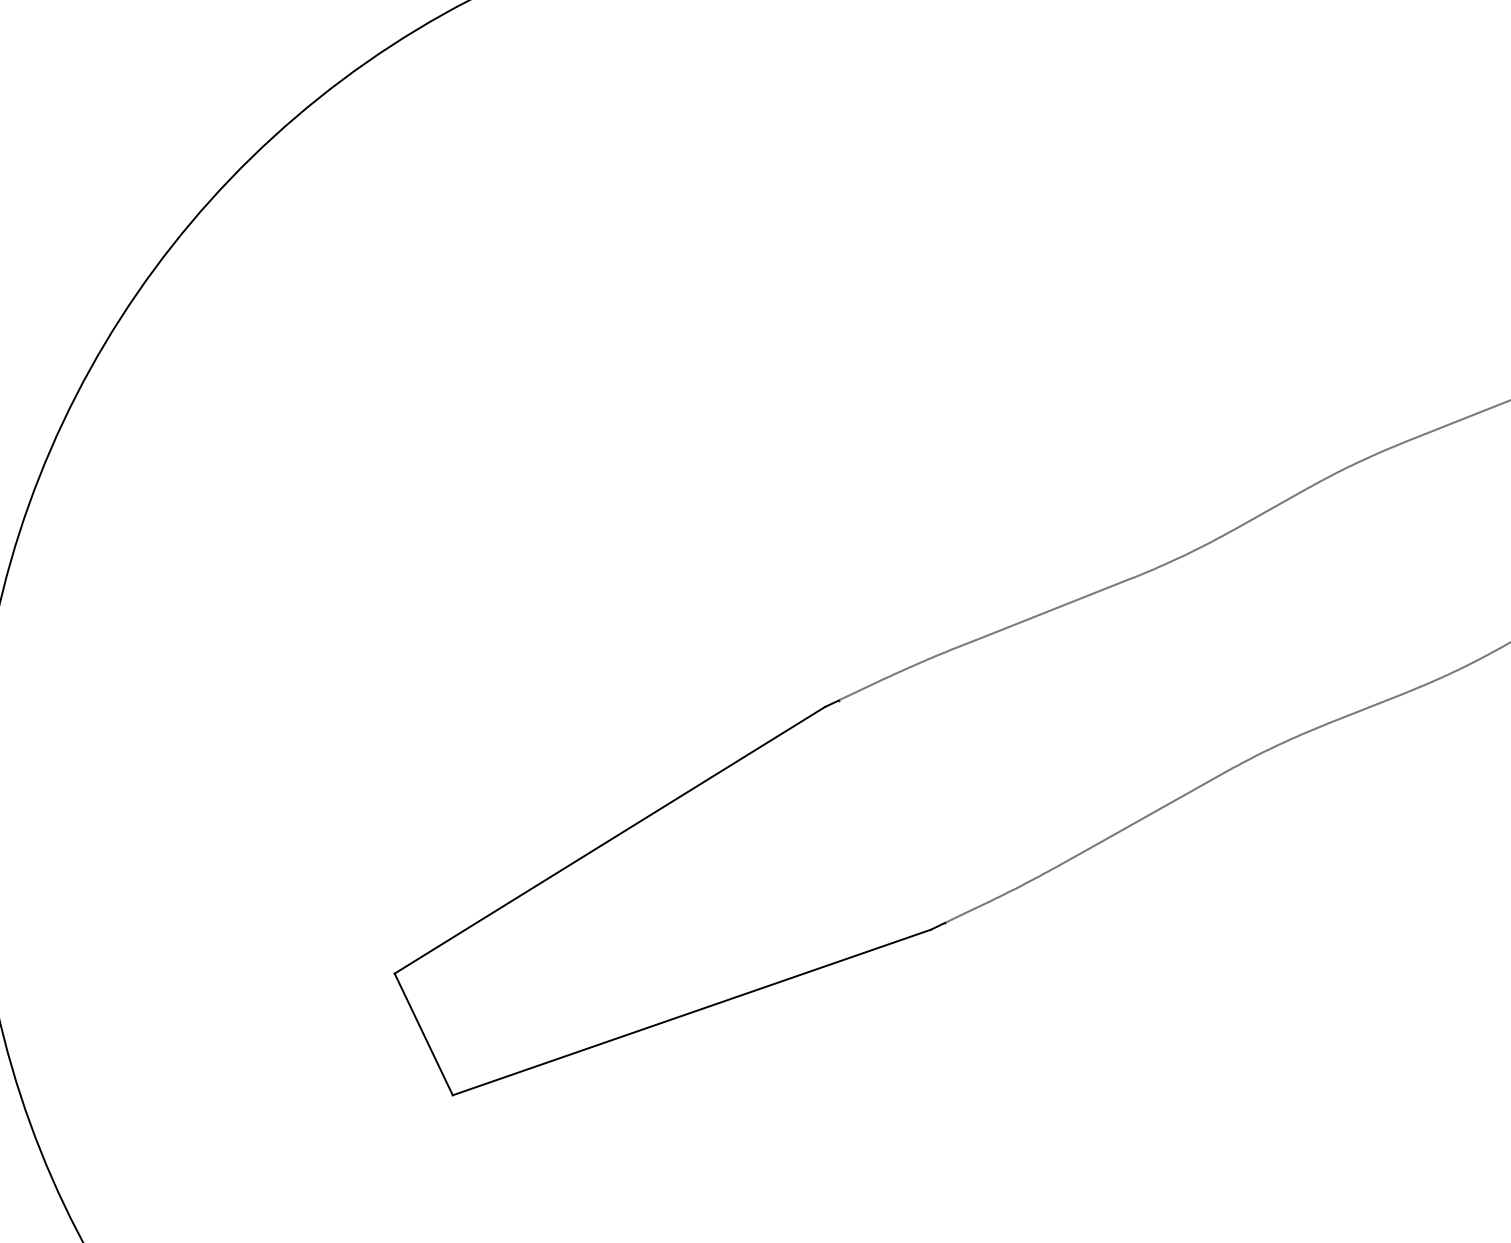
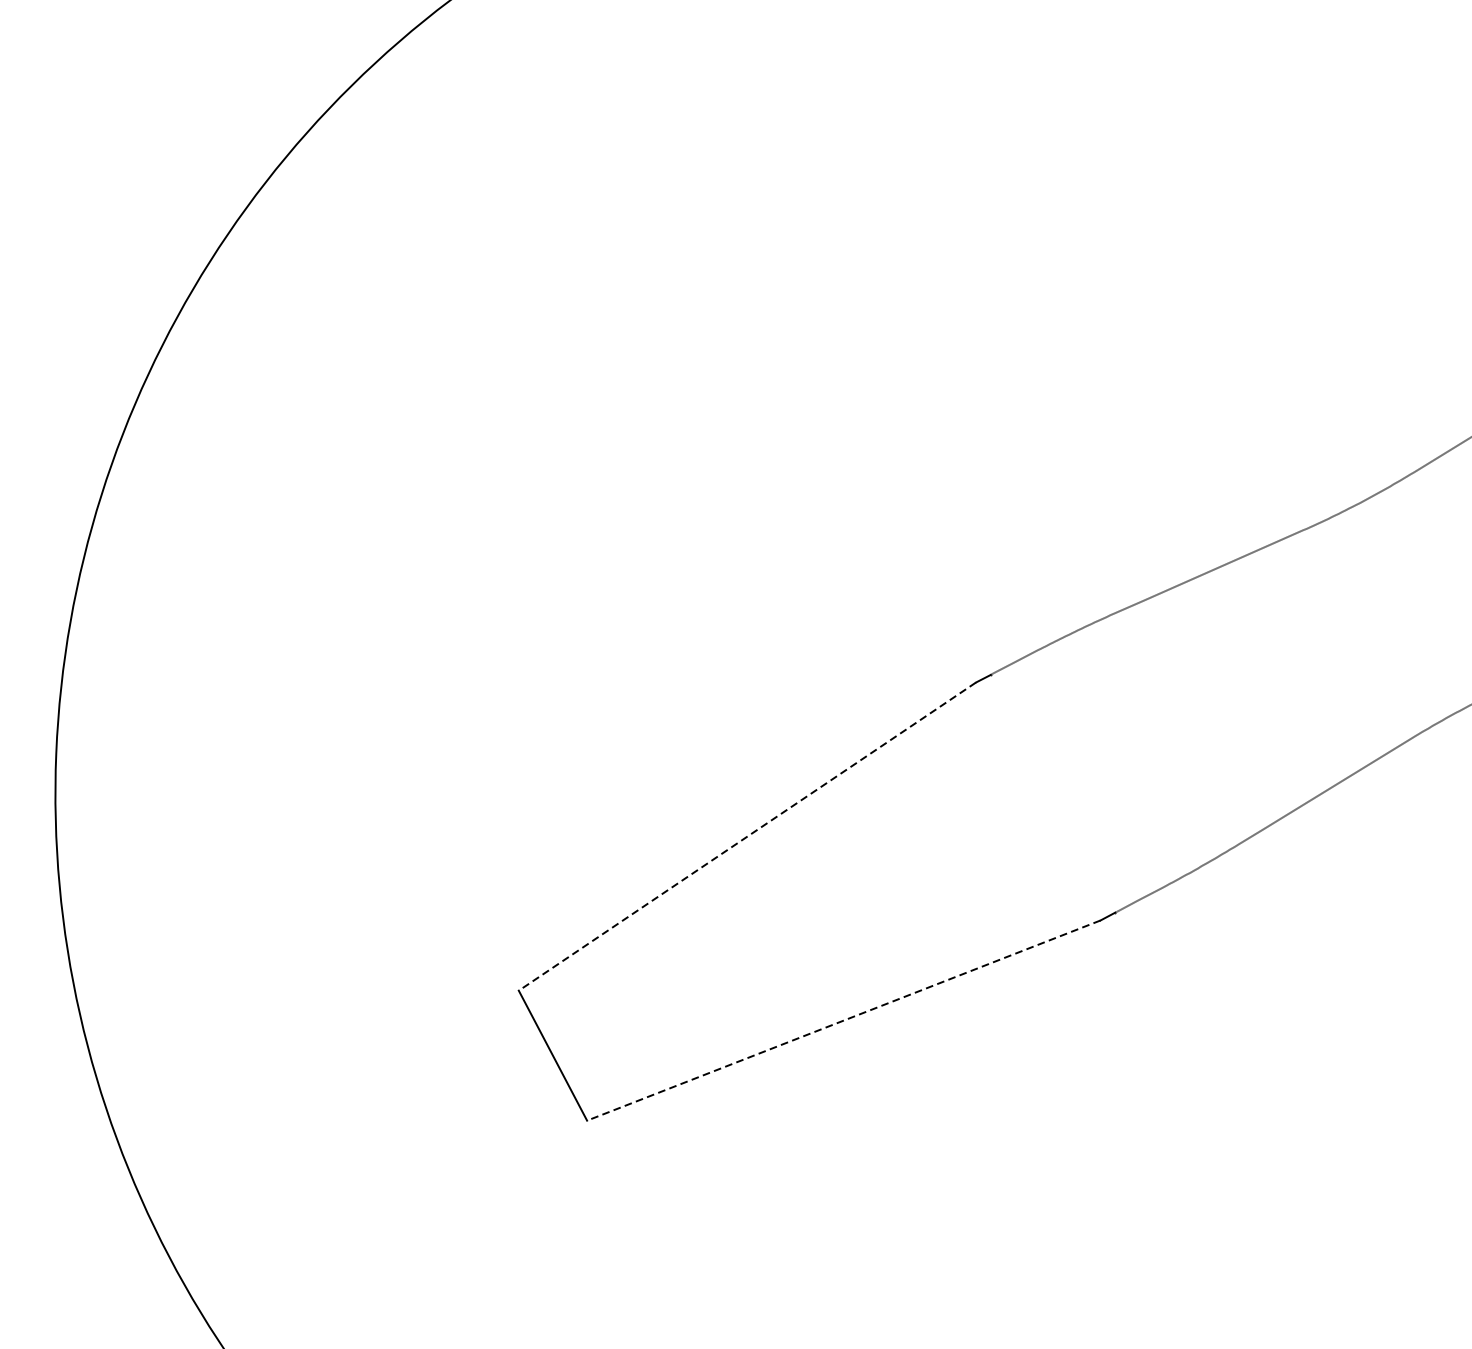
line: (609, 840) -> (746, 836), solid -> dashed
line: (691, 1012) -> (843, 1020), solid -> dashed

